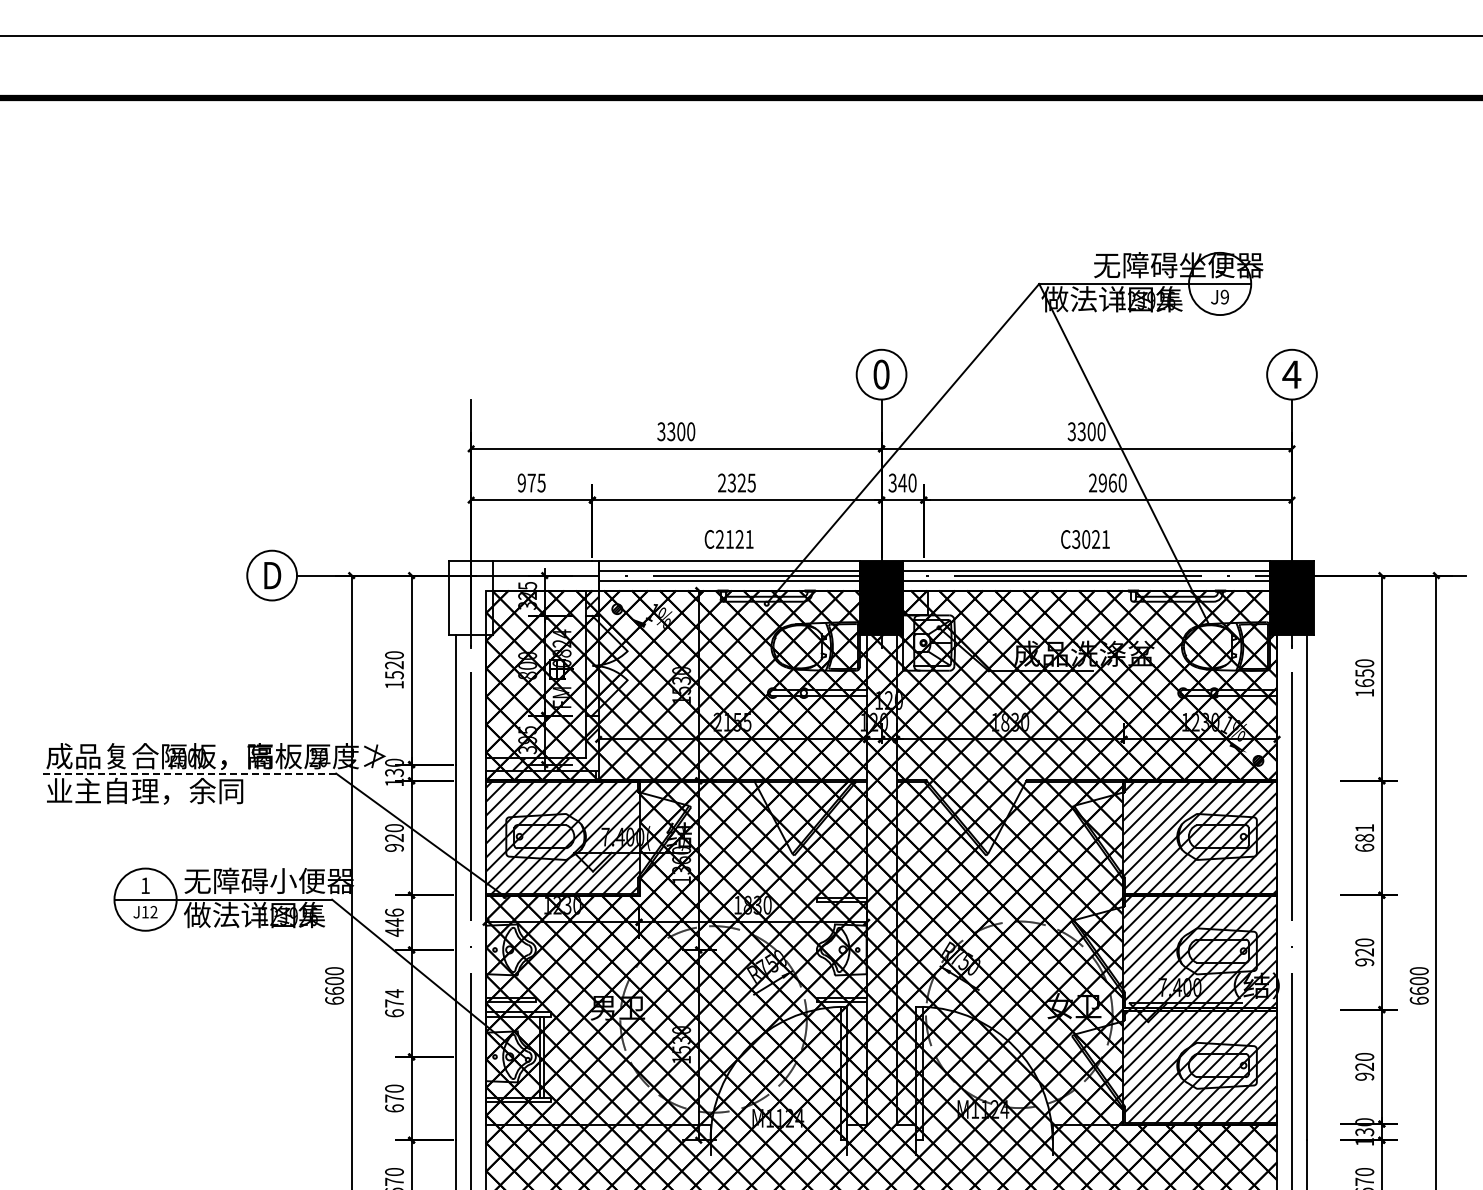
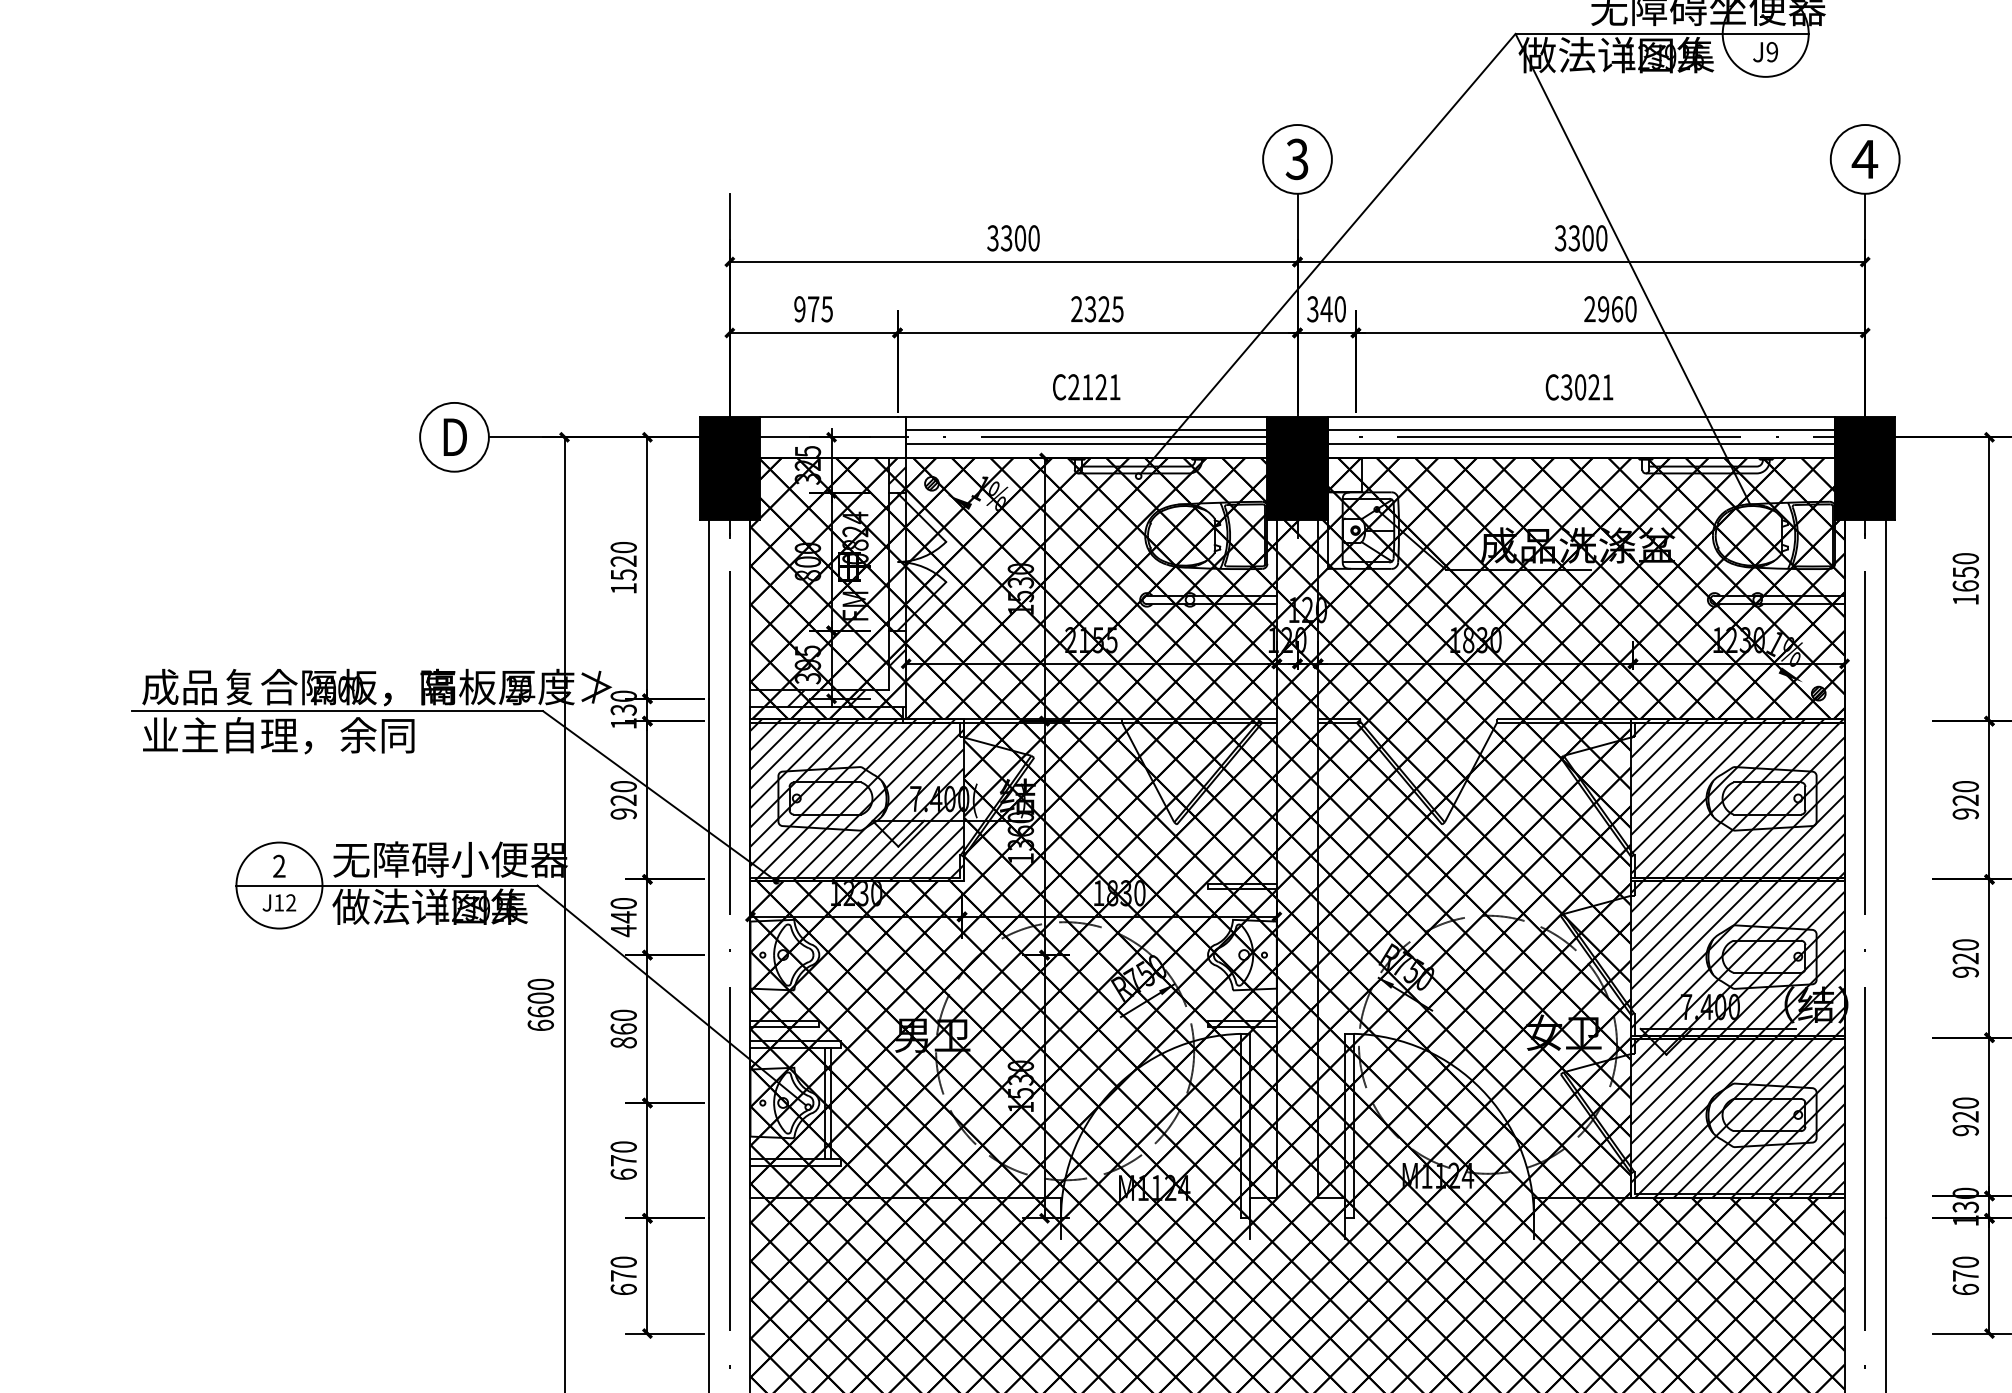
text: (881, 374) -> (1297, 159), 0 -> 3
fill: (470, 597) -> (728, 467), added
line: (187, 773) -> (337, 711), dashed -> solid
text: (1364, 837) -> (1965, 799), 681 -> 920
text: (145, 885) -> (279, 865), 1 -> 2
text: (394, 912) -> (623, 903), 446 -> 440
text: (394, 1003) -> (623, 1029), 674 -> 860

